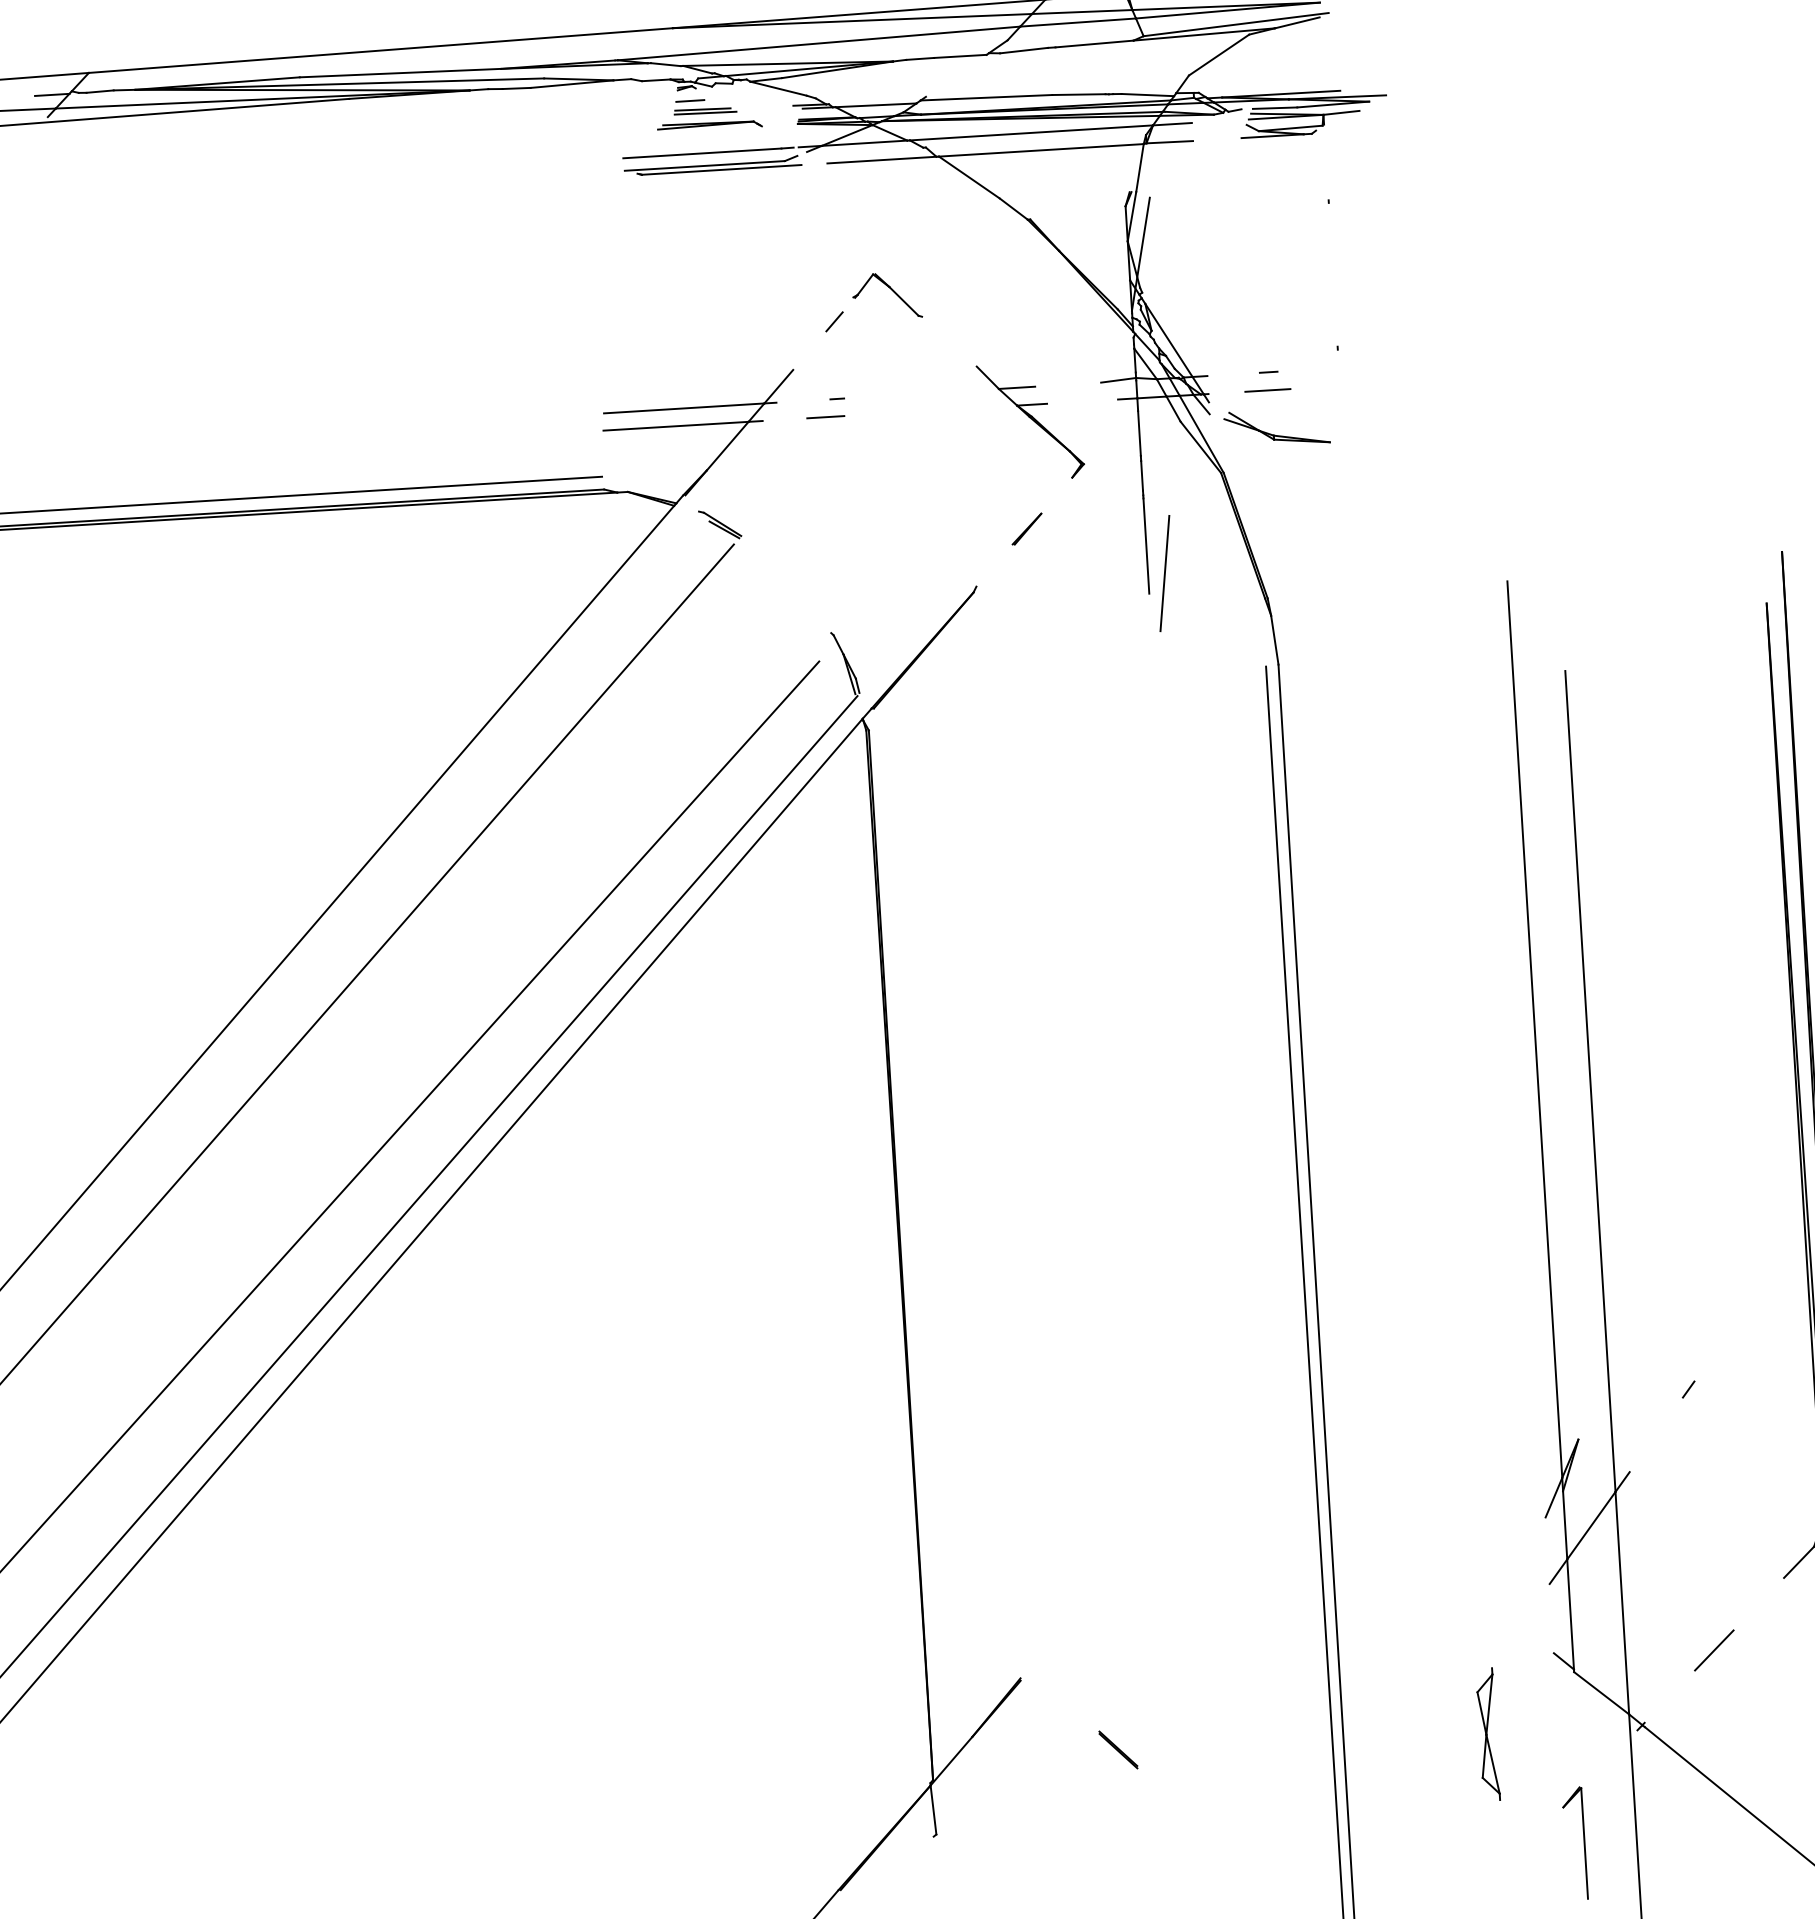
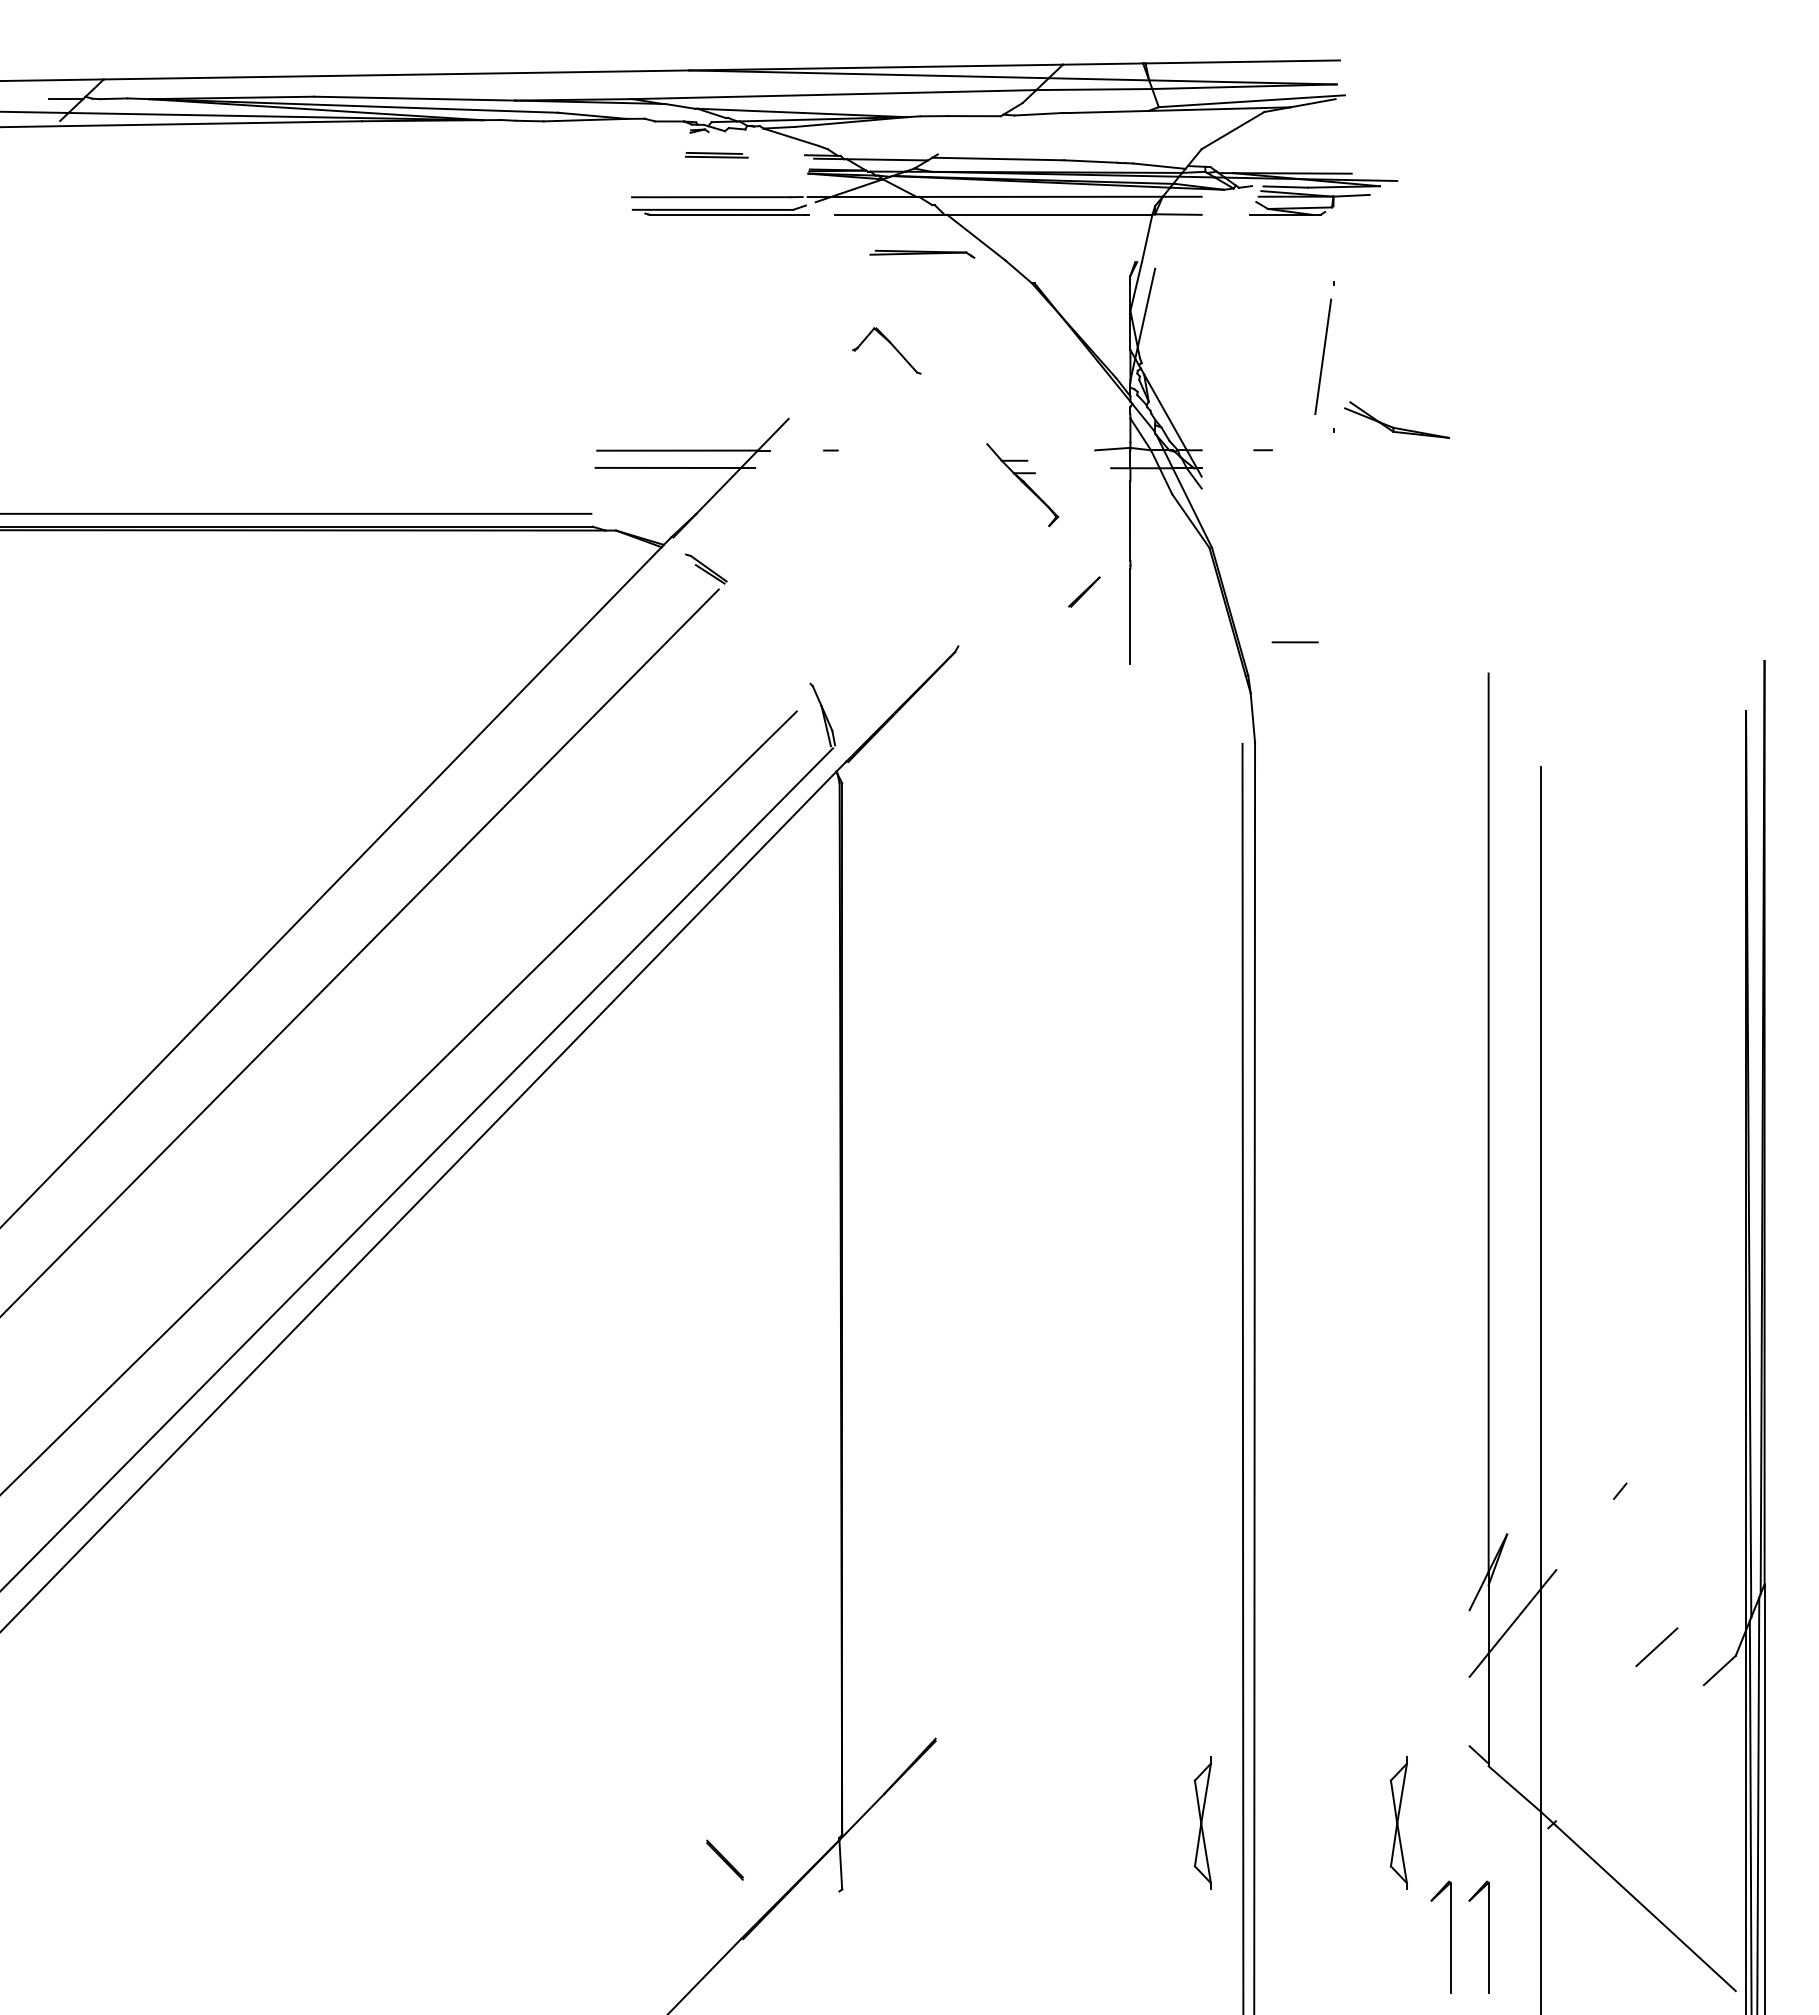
line: (690, 101) -> (702, 144), removed
part: (709, 125) -> (922, 253), moved
line: (834, 321) -> (832, 373), removed
line: (1267, 390) -> (1294, 642), moved
line: (825, 417) -> (817, 468), removed
part: (1030, 421) -> (1022, 484), size x0.7
part: (1273, 434) -> (1393, 426), moved
line: (1027, 528) -> (1084, 591), moved
line: (1165, 573) -> (1323, 356), moved
line: (1713, 1650) -> (1656, 1647), moved
part: (1291, 1745) -> (1202, 1822), added
line: (1117, 1749) -> (724, 1859), moved
part: (1546, 1844) -> (1450, 1936), added

